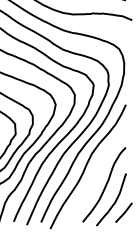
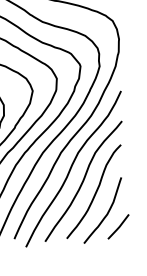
curve: (96, 176) -> (84, 181), added

